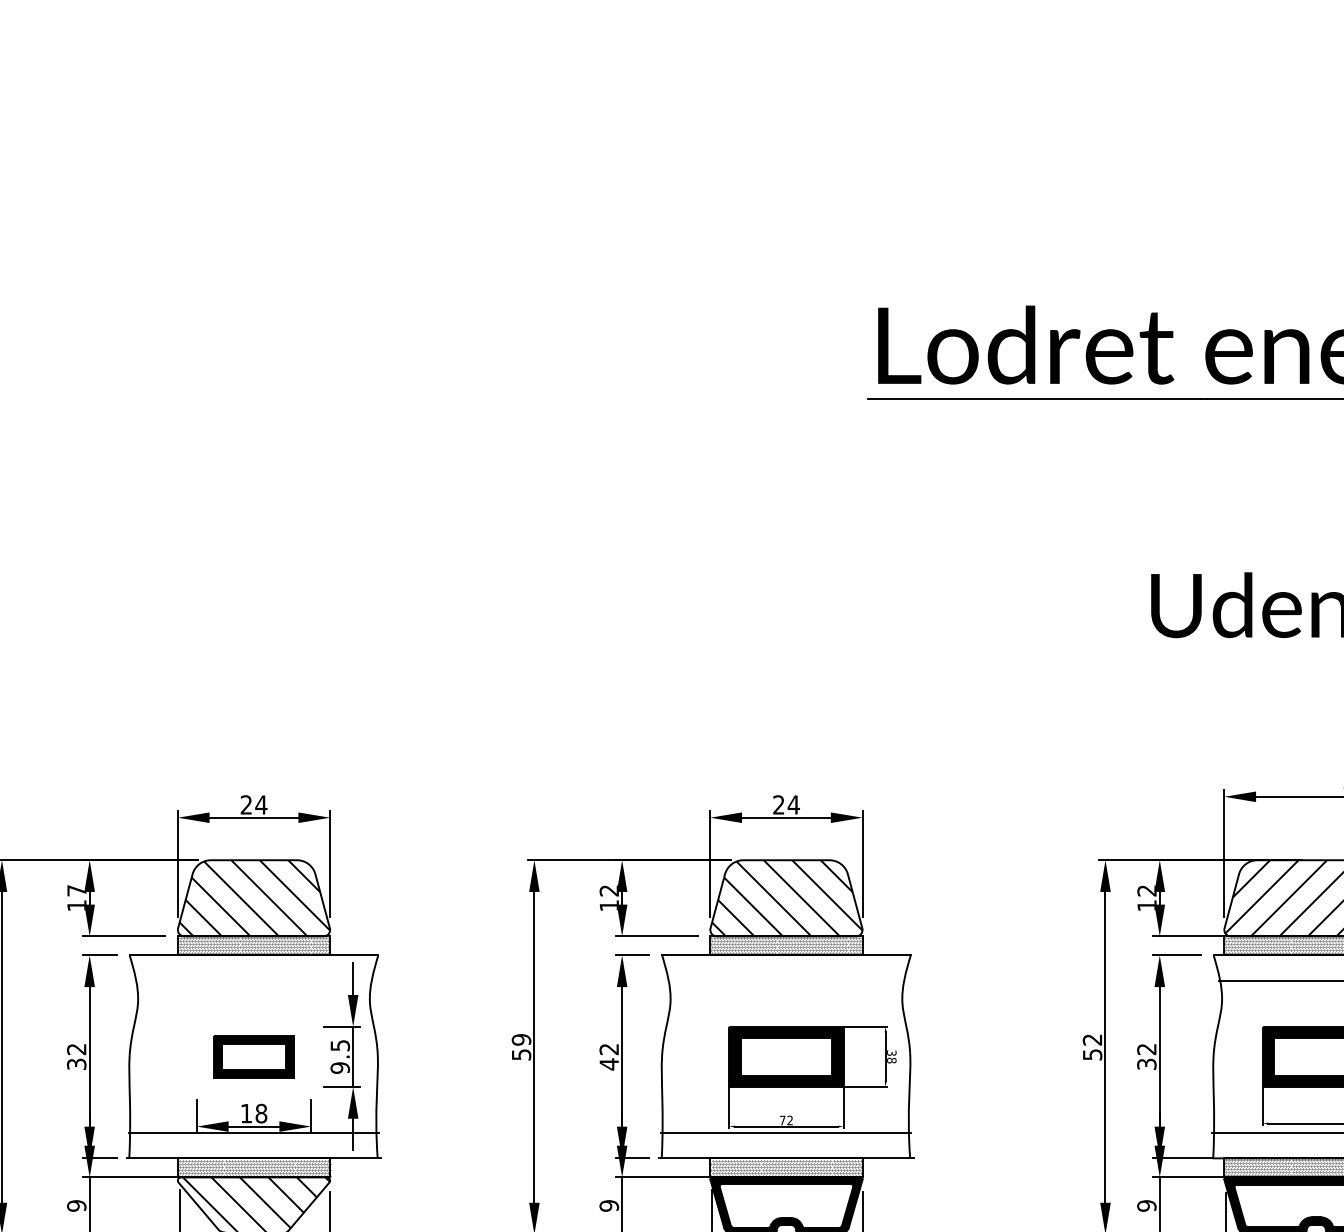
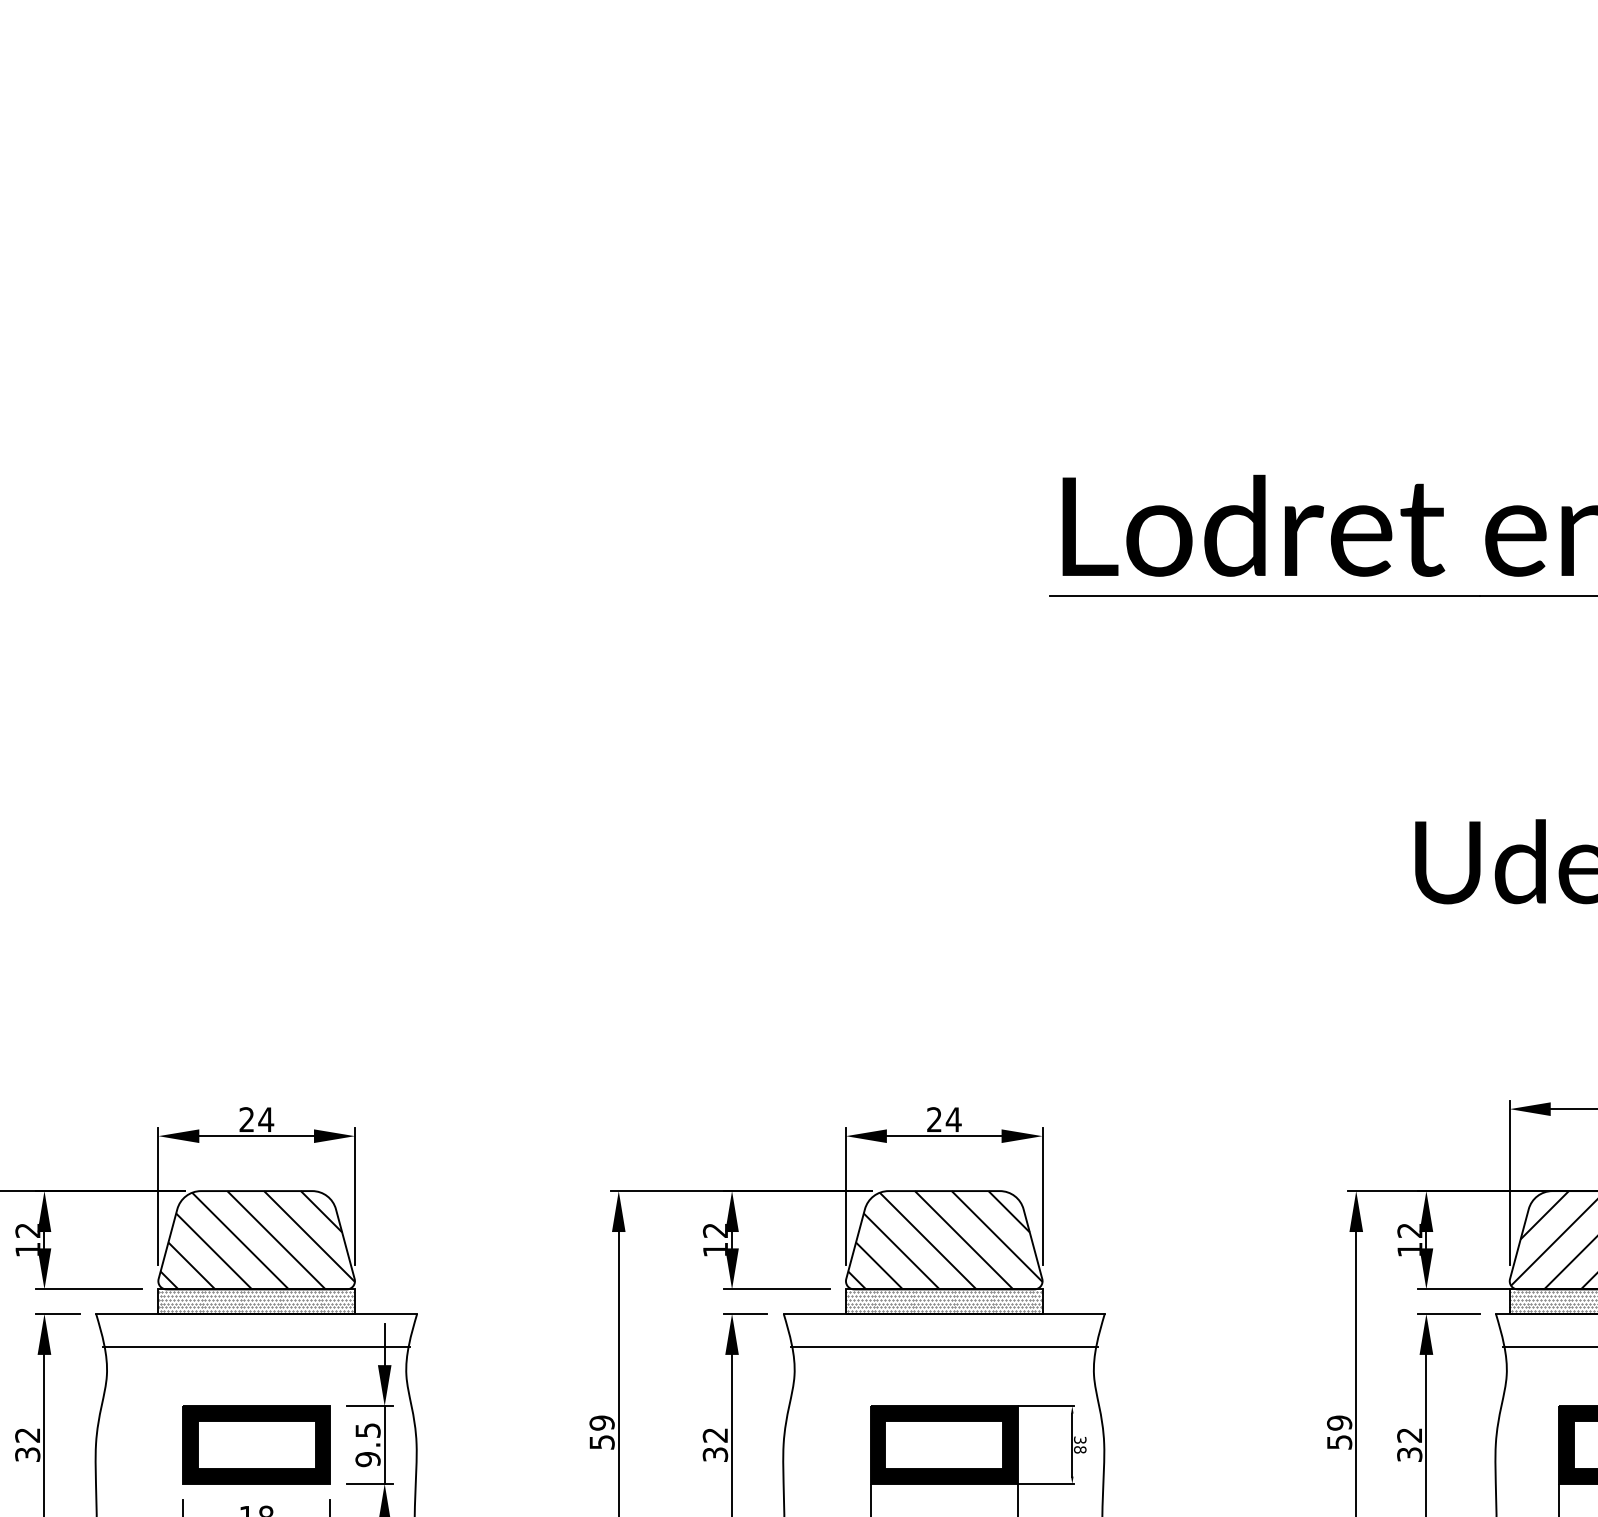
text: (76, 890) -> (27, 1230), 17 -> 12
line: (253, 980) -> (256, 1346), added
line: (786, 980) -> (944, 1346), added
text: (1092, 1039) -> (1339, 1422), 52 -> 59
part: (253, 1056) -> (256, 1444), size x1.43
text: (609, 1064) -> (715, 1454), 42 -> 32

